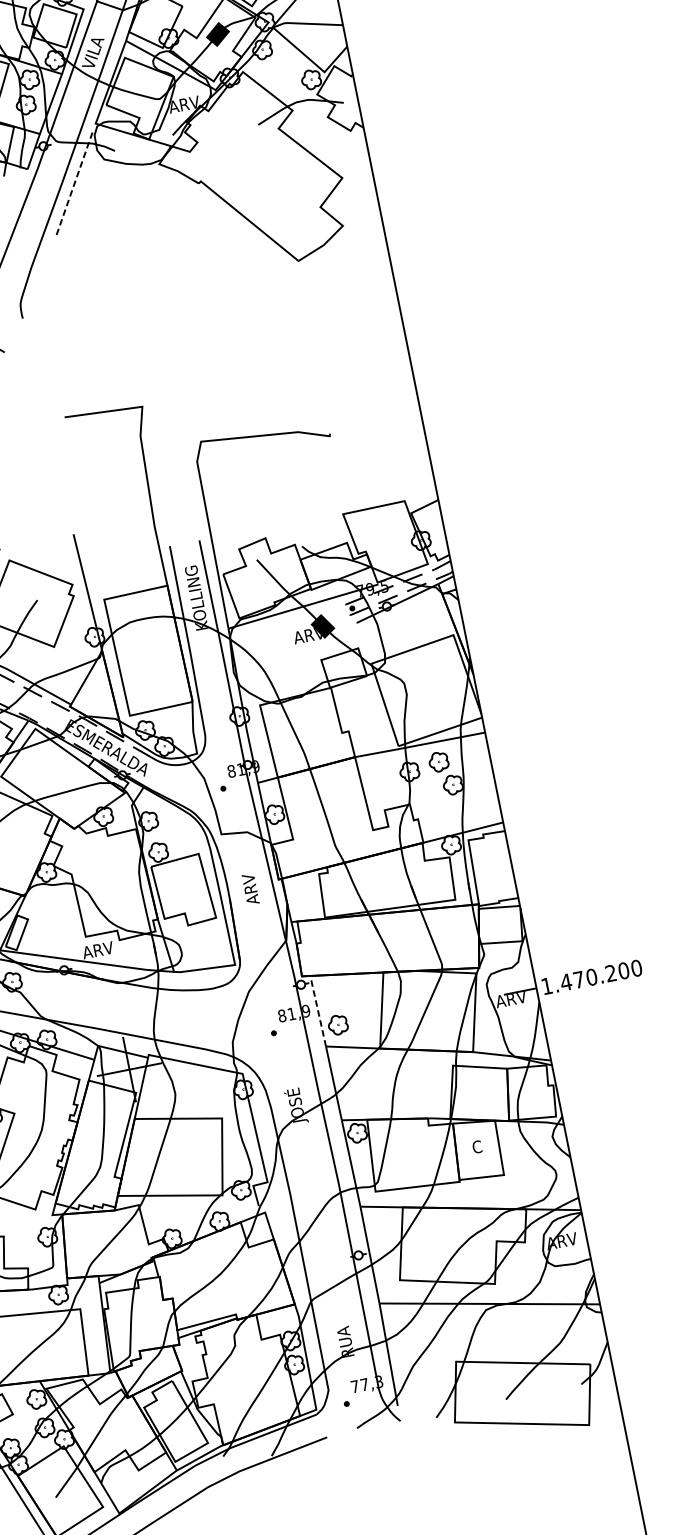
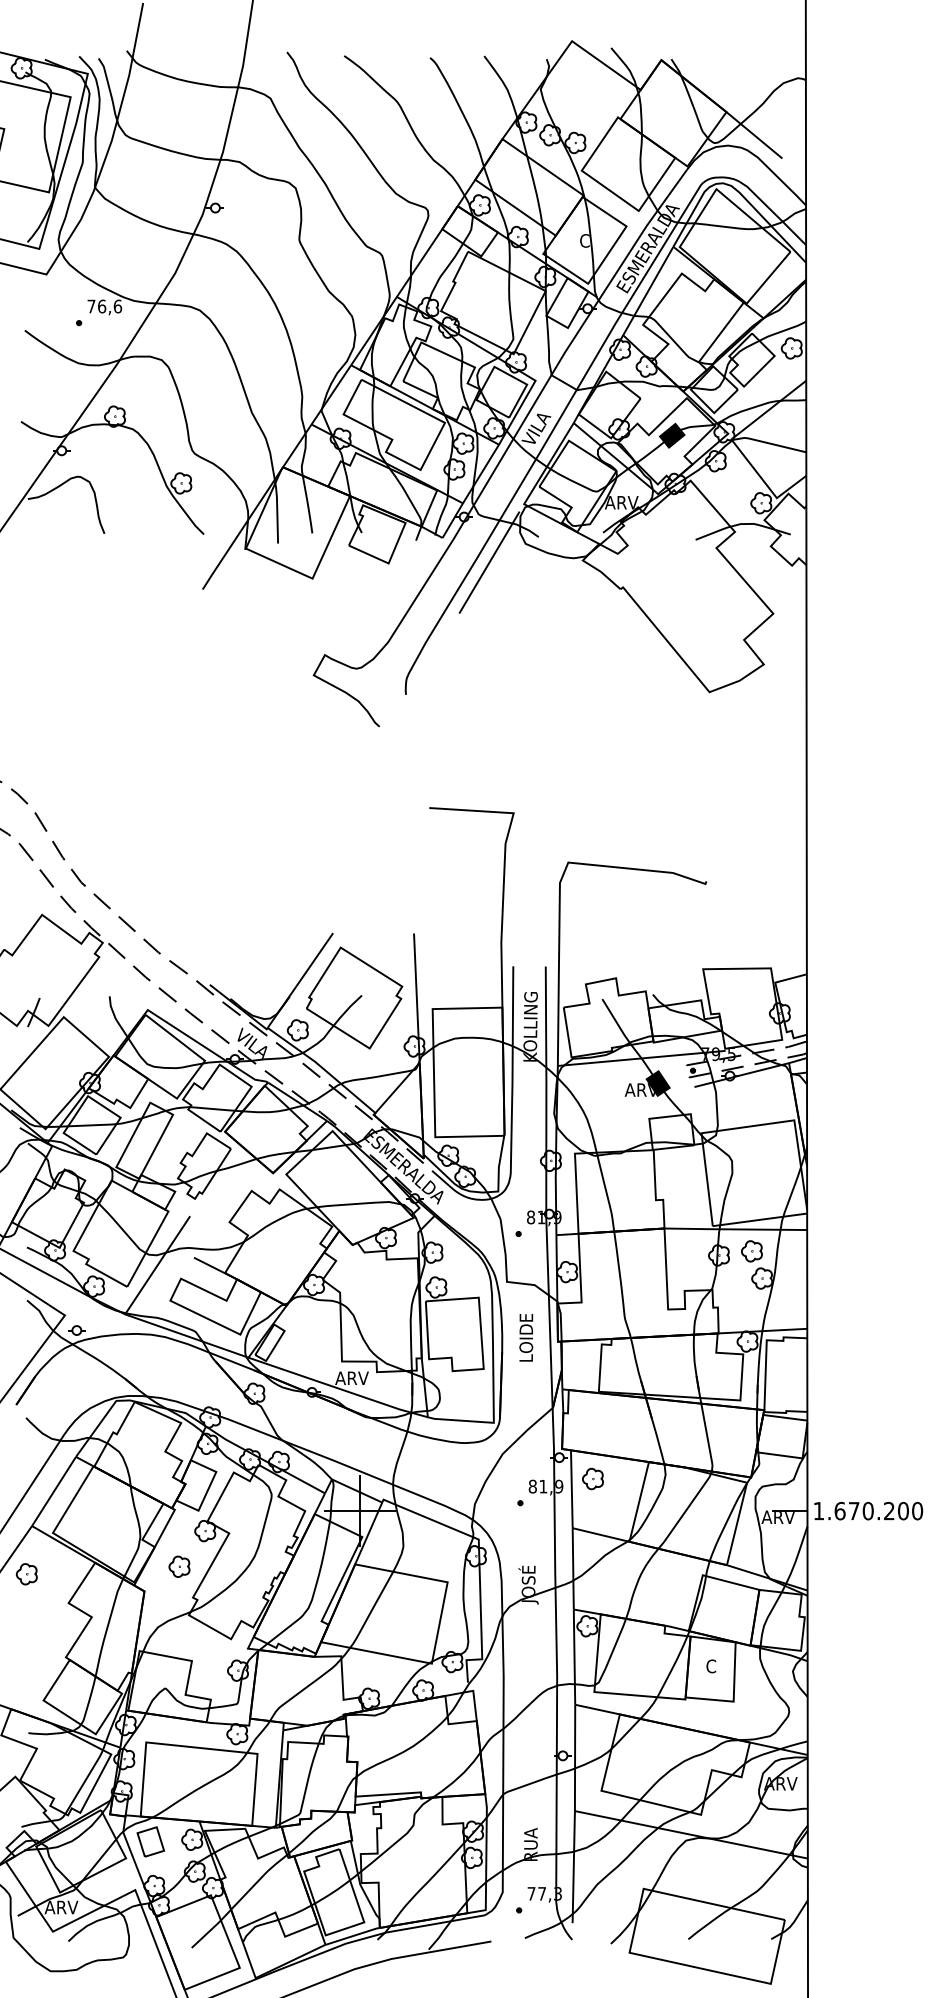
line: (74, 183) -> (489, 562), dashed -> solid
text: (249, 881) -> (526, 1337), ARV -> LOIDE
text: (565, 981) -> (839, 1510), 1.470.200 -> 1.670.200
line: (317, 1011) -> (571, 1489), dashed -> solid
part: (337, 1024) -> (592, 1478), moved

